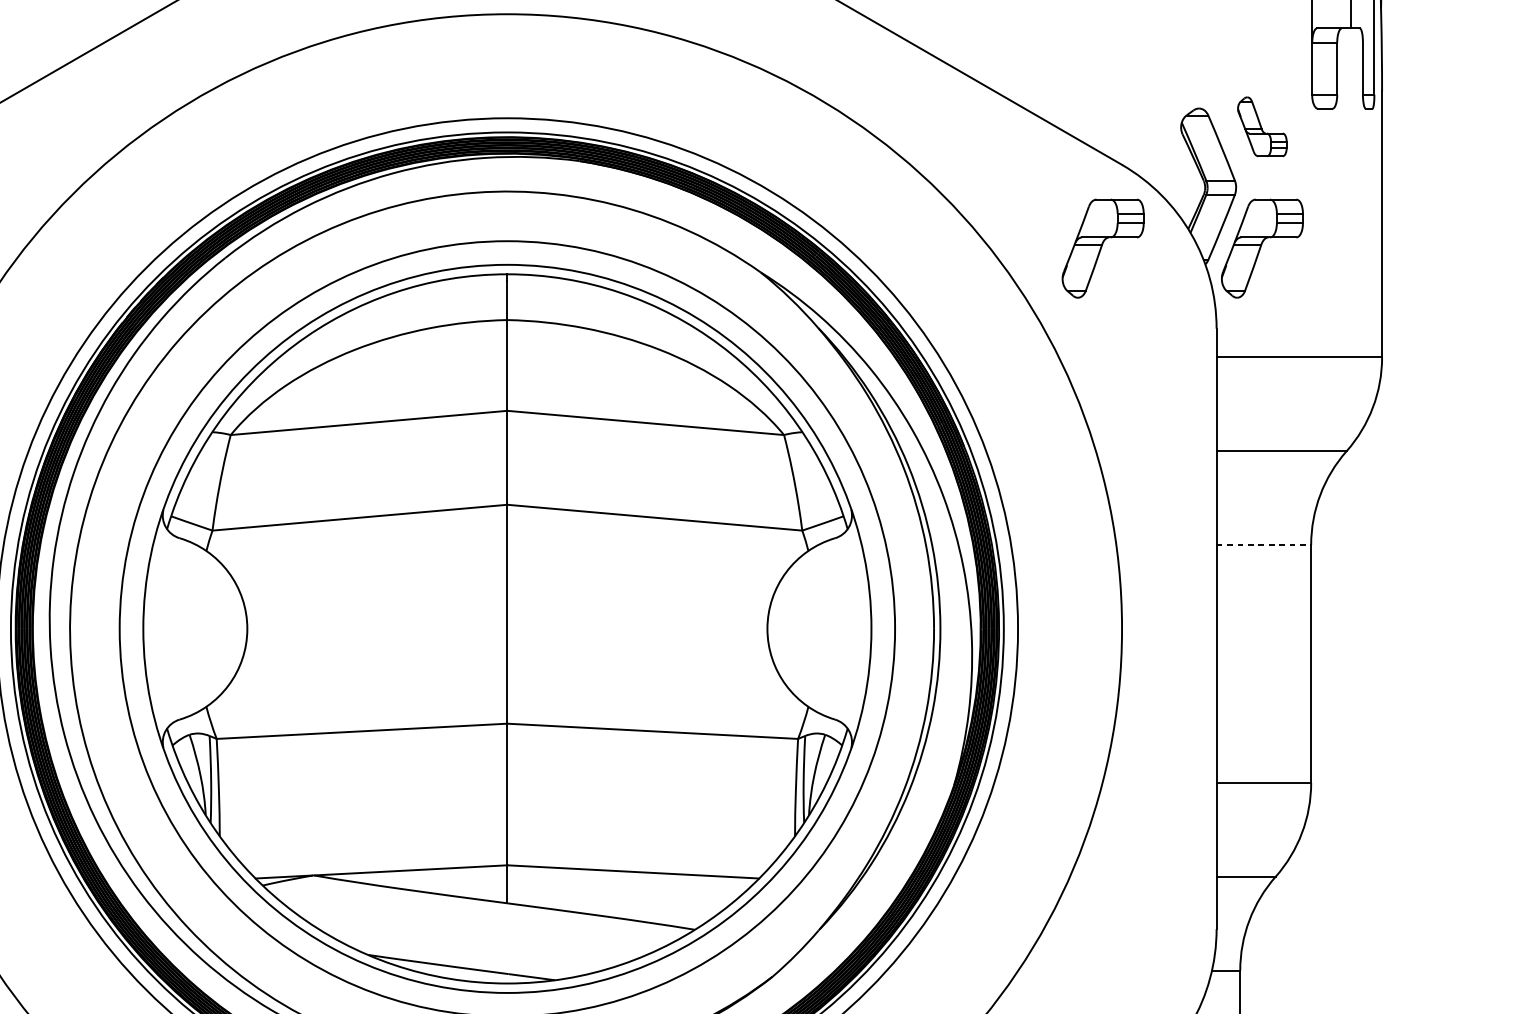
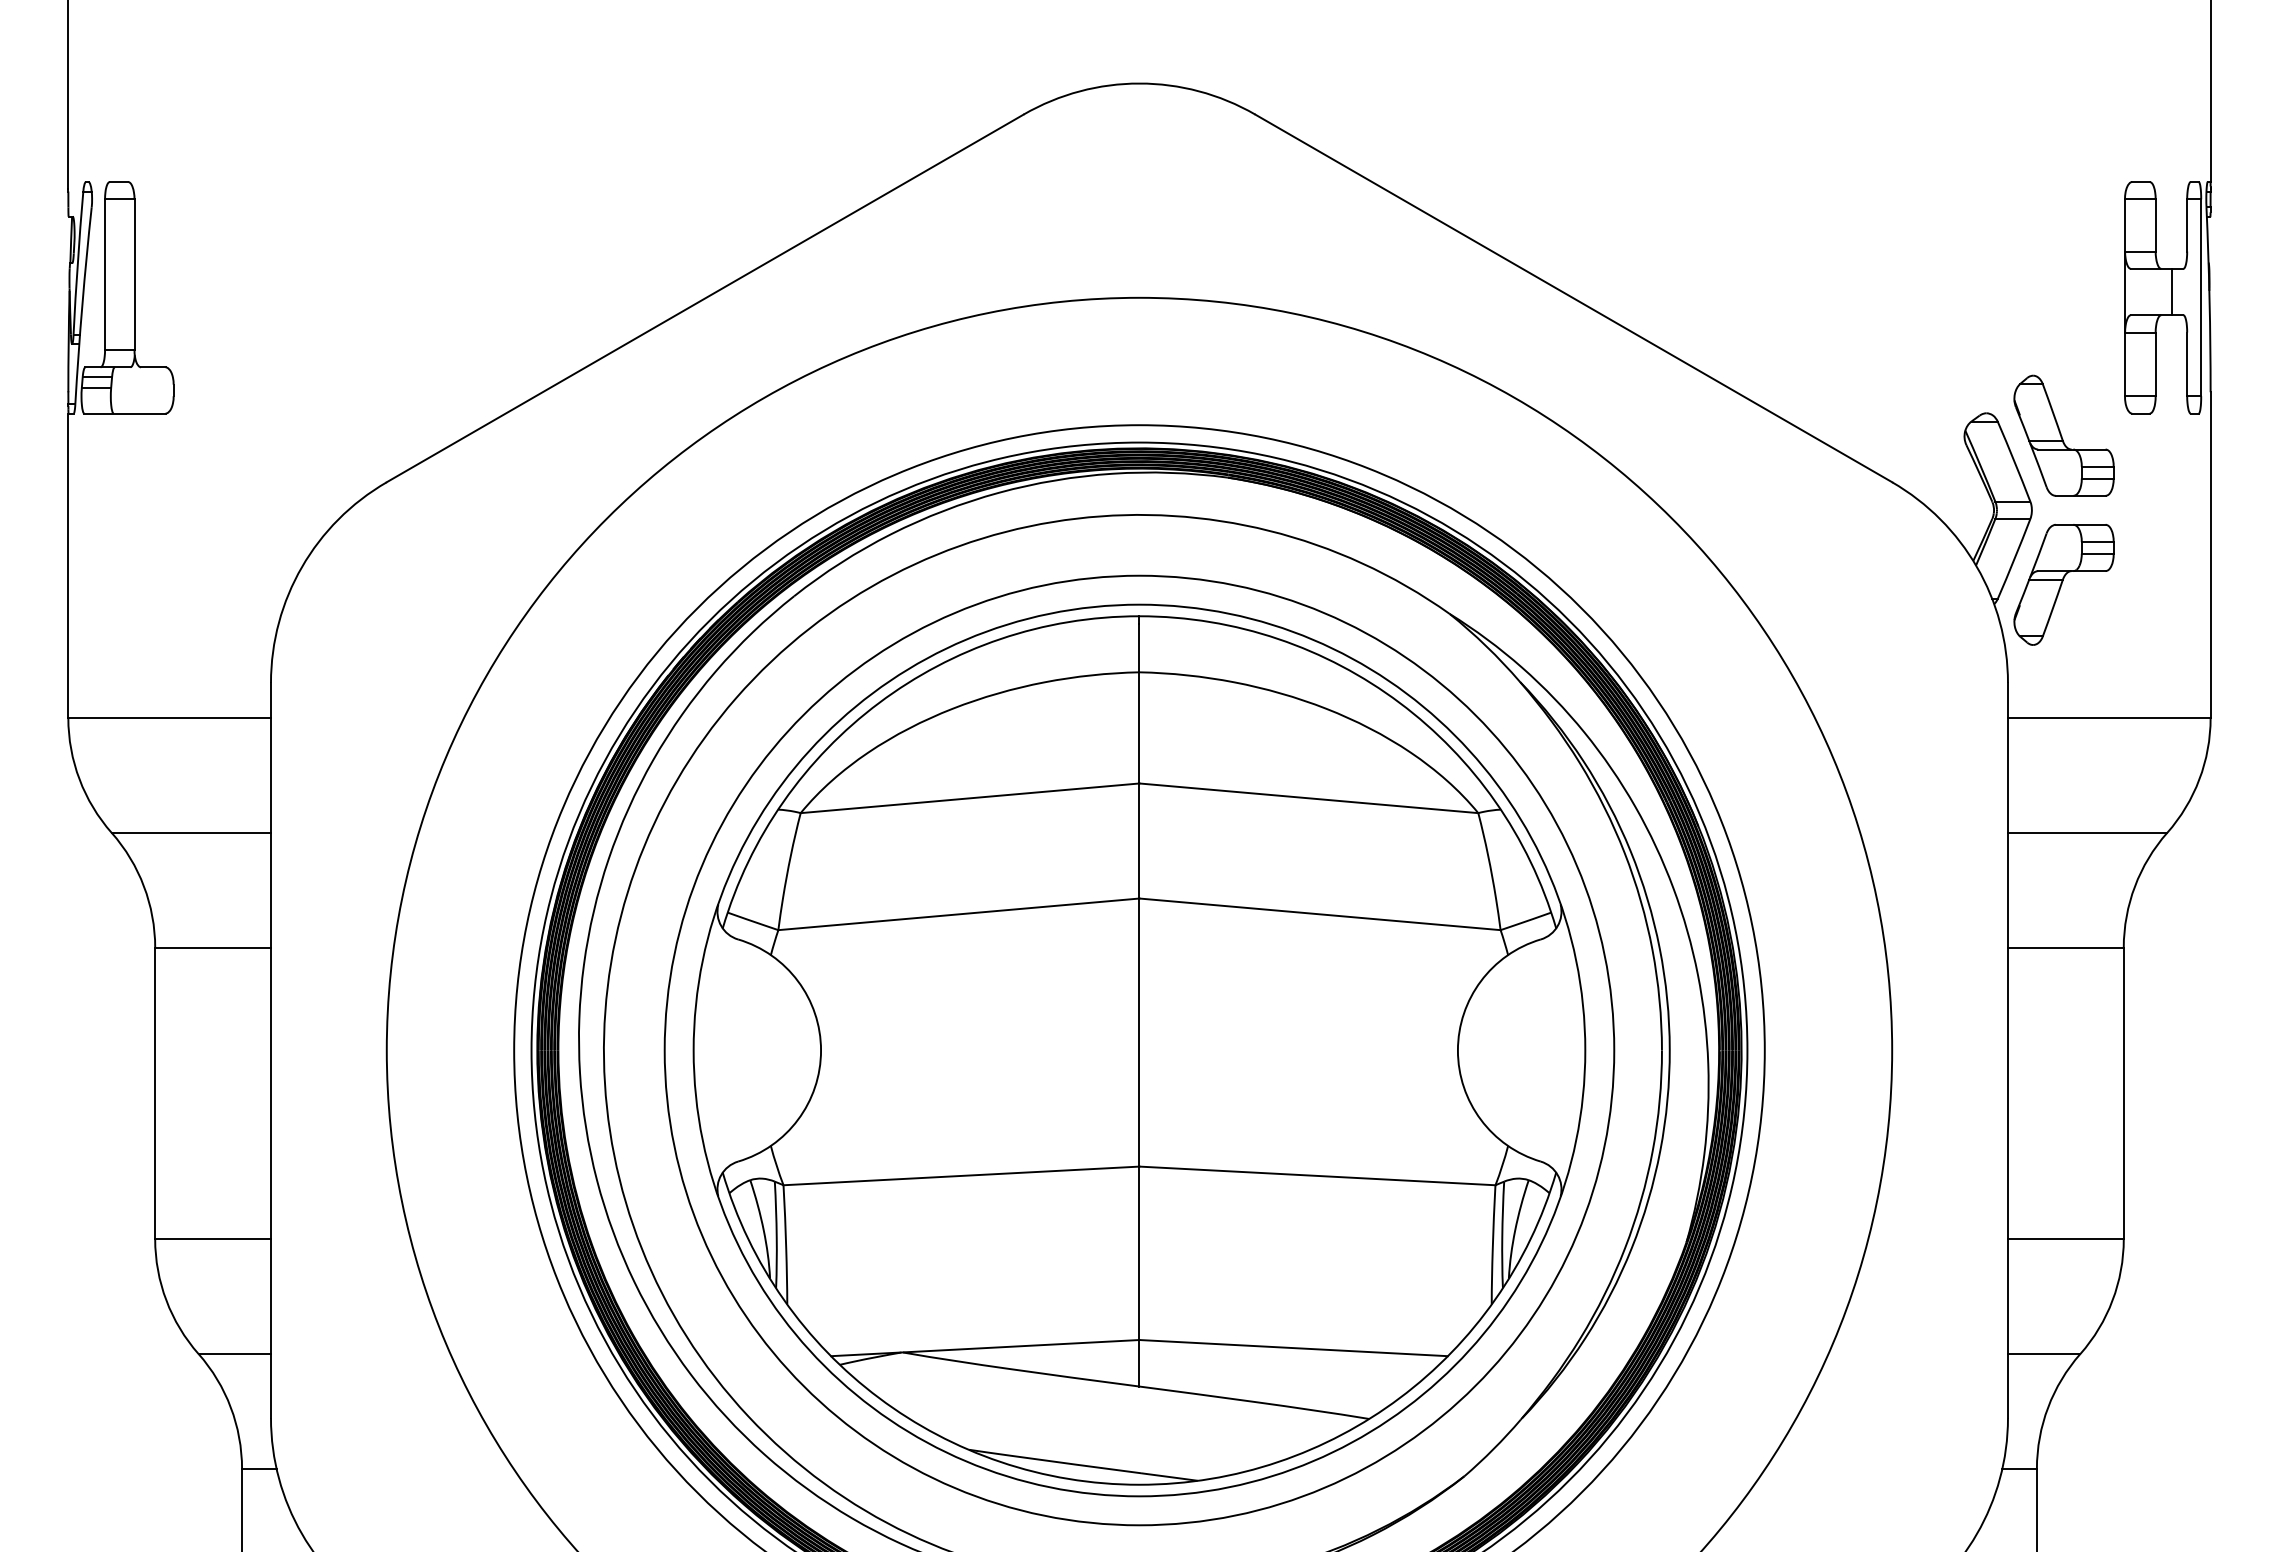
part: (1261, 126) -> (2063, 435), size x1.67
part: (1102, 248) -> (1868, 584), removed
line: (1263, 544) -> (2065, 947), dashed -> solid

